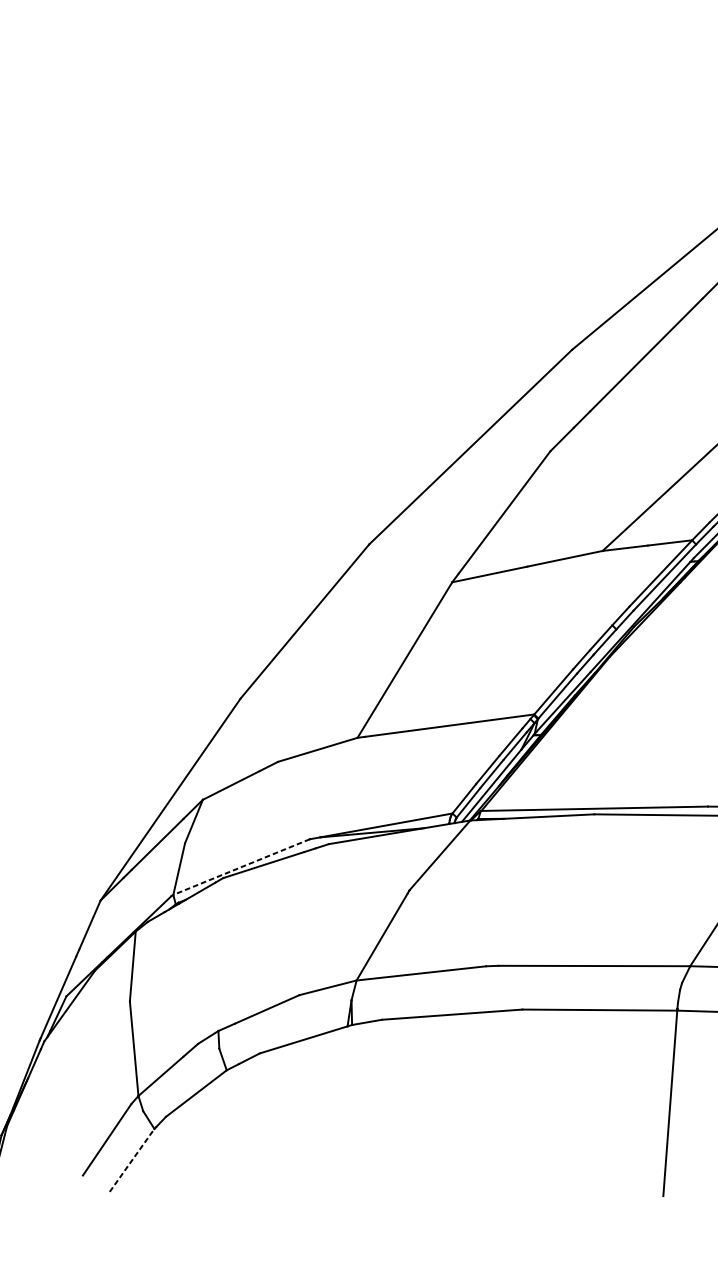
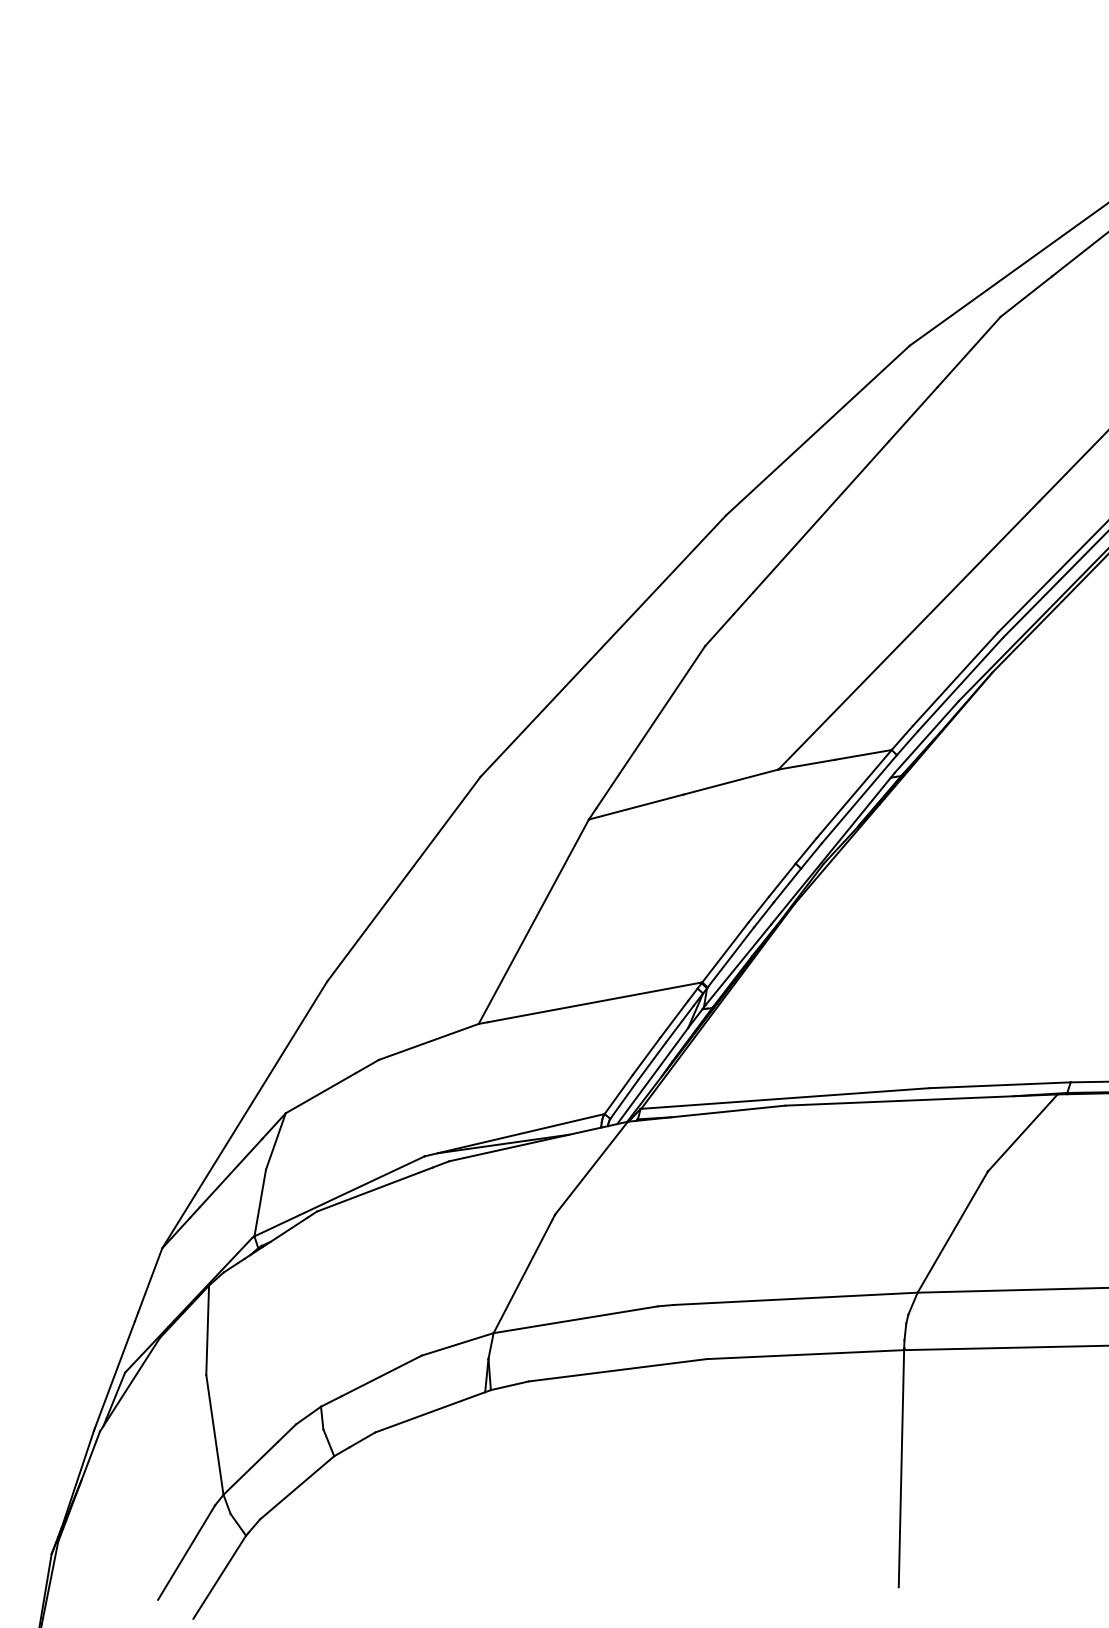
line: (241, 867) -> (339, 1196), dashed -> solid
line: (131, 1159) -> (219, 1576), dashed -> solid

